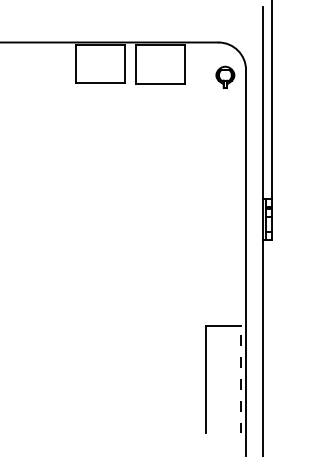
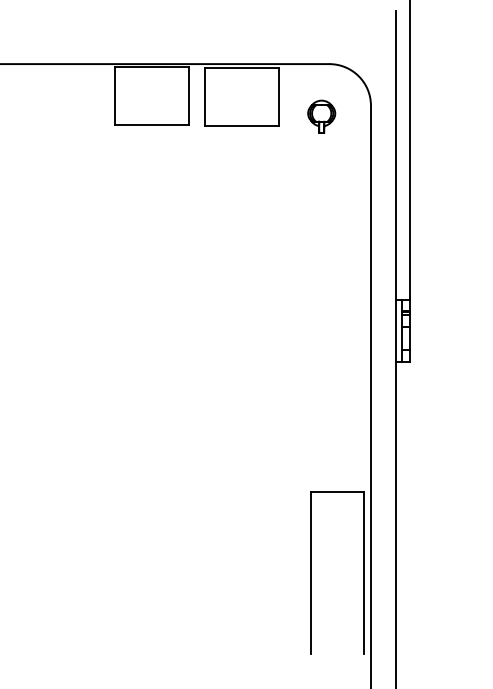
part: (225, 77) -> (321, 116), moved
line: (241, 379) -> (364, 572), dashed -> solid

